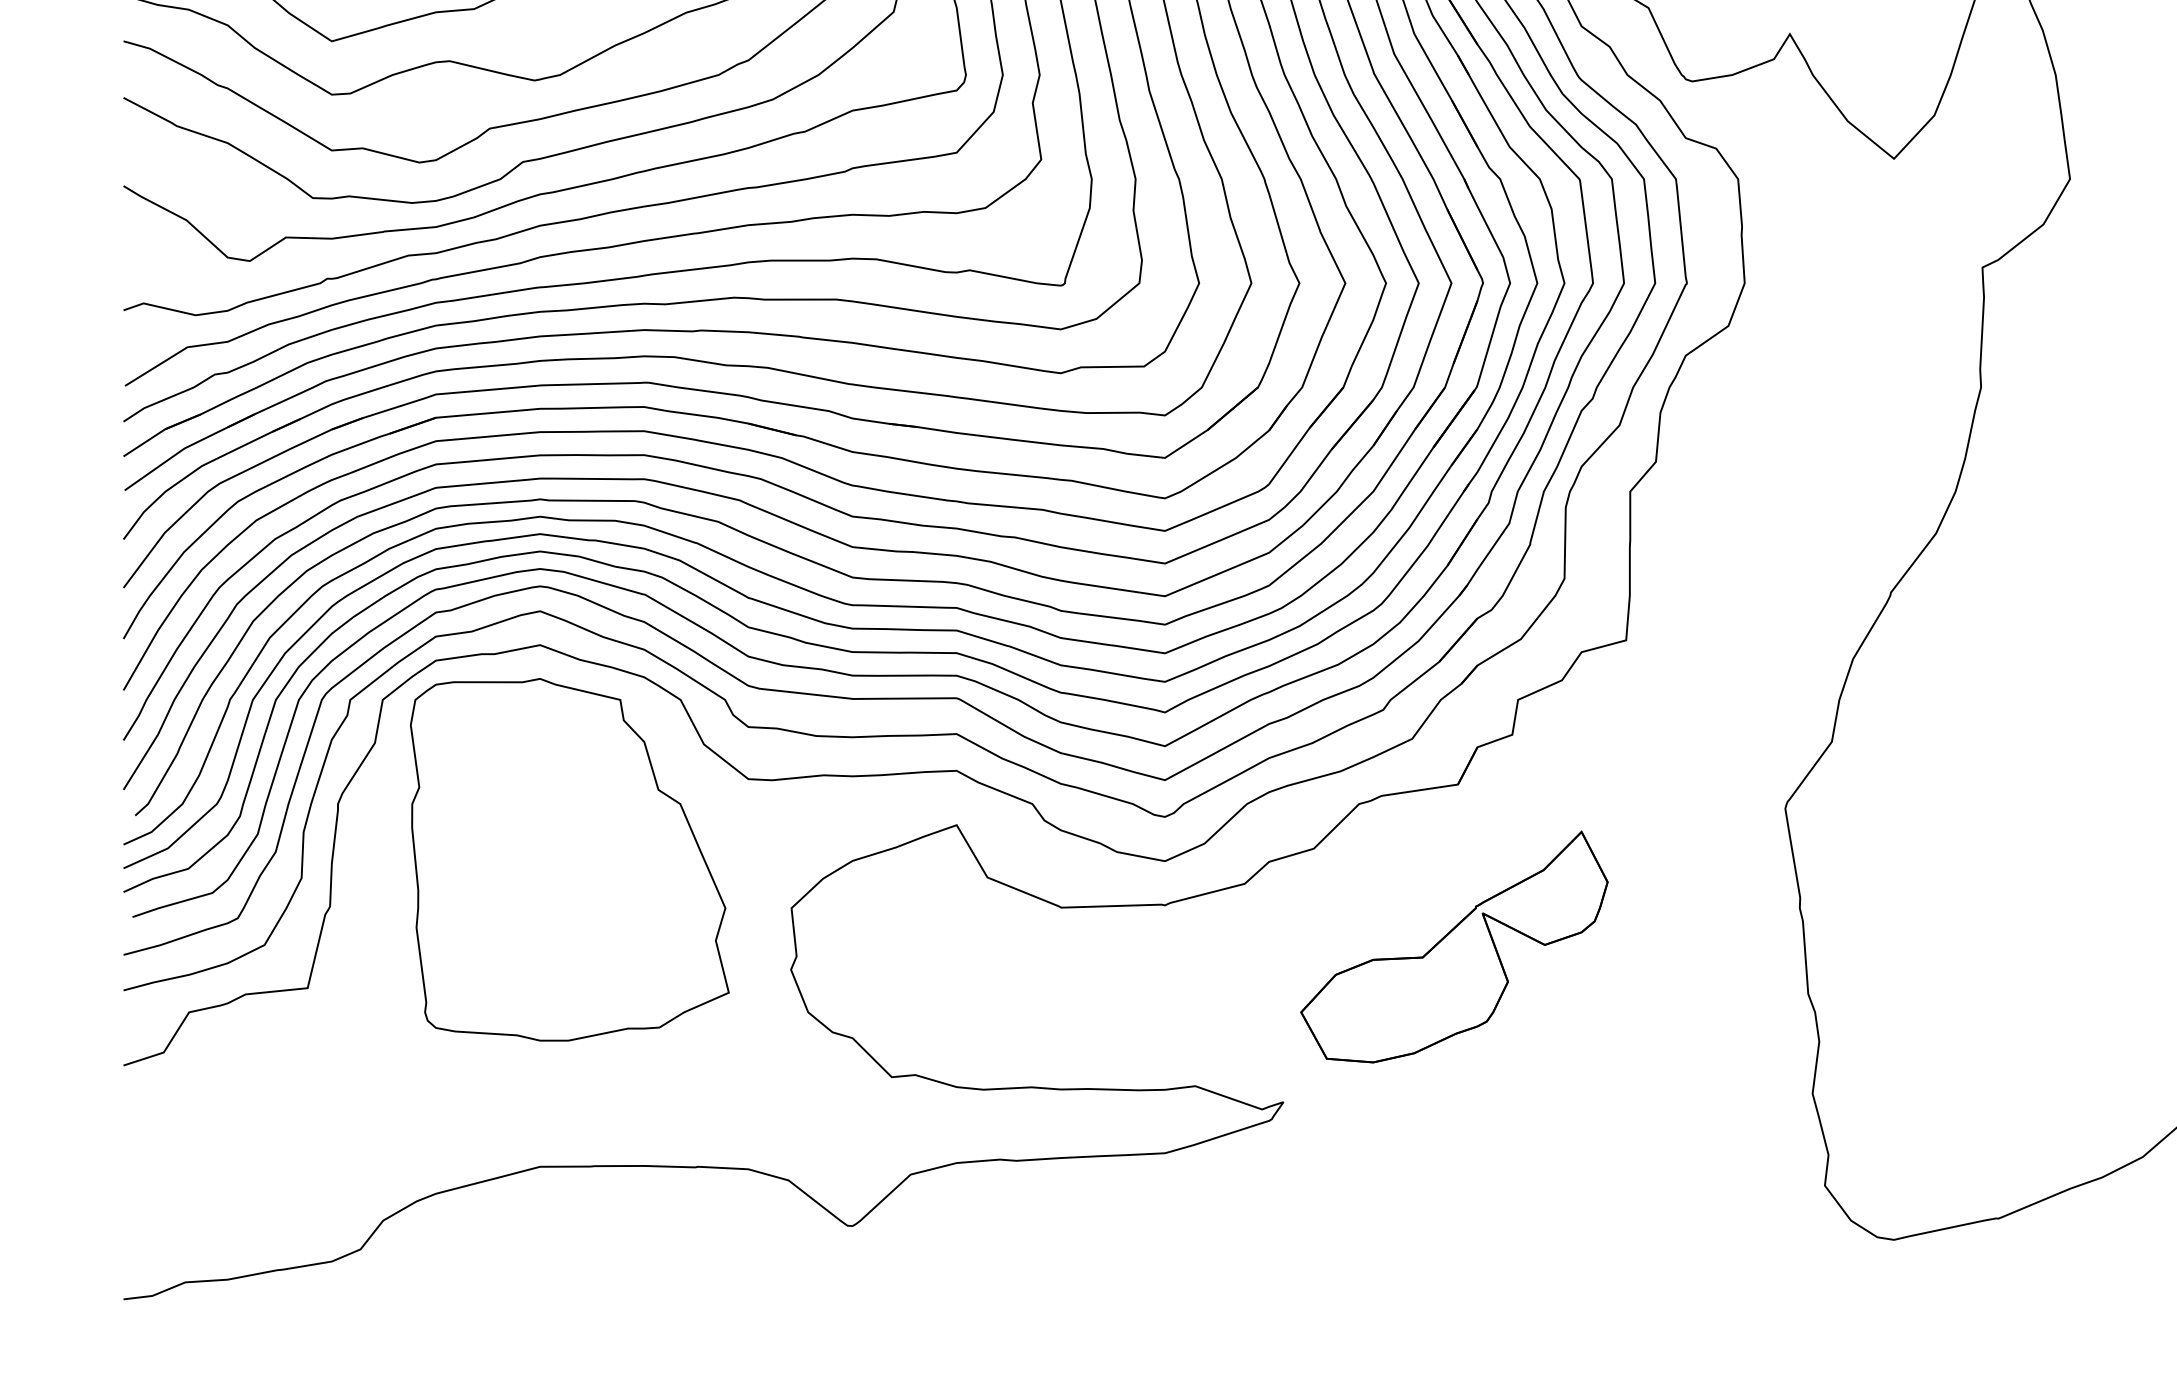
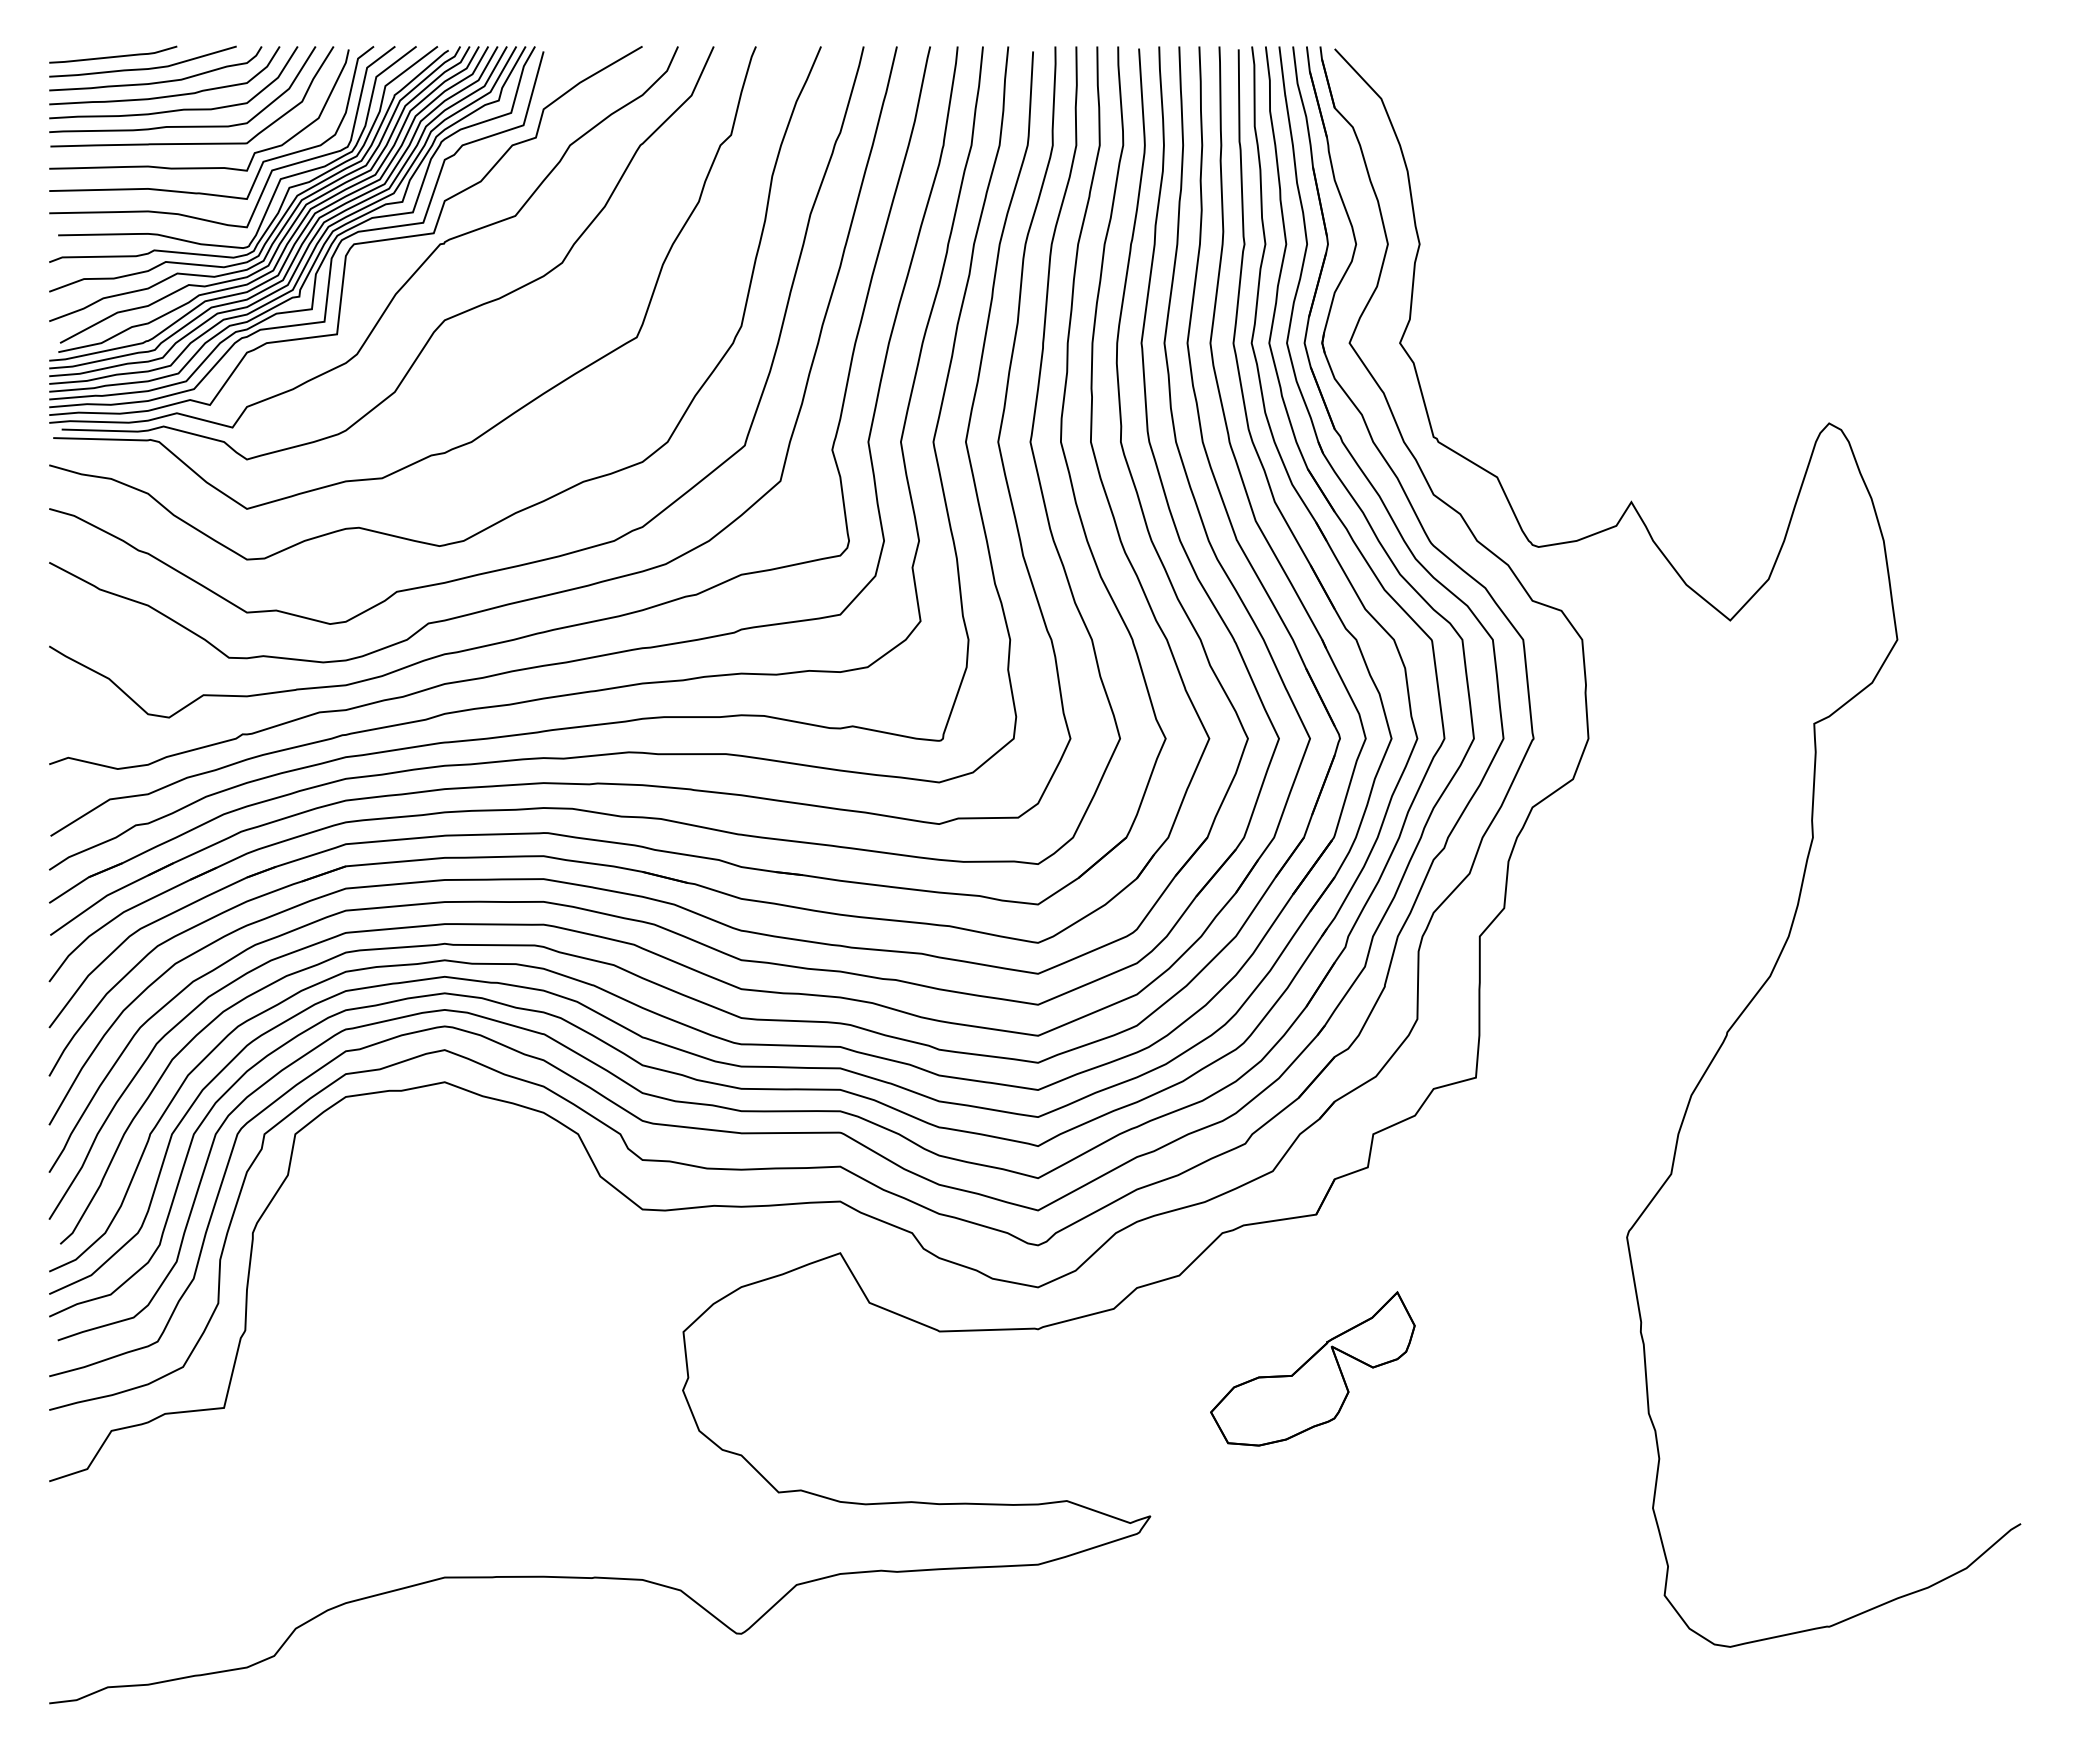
part: (569, 859) -> (472, 1285), removed
part: (1454, 946) -> (1312, 1368), size x0.7

